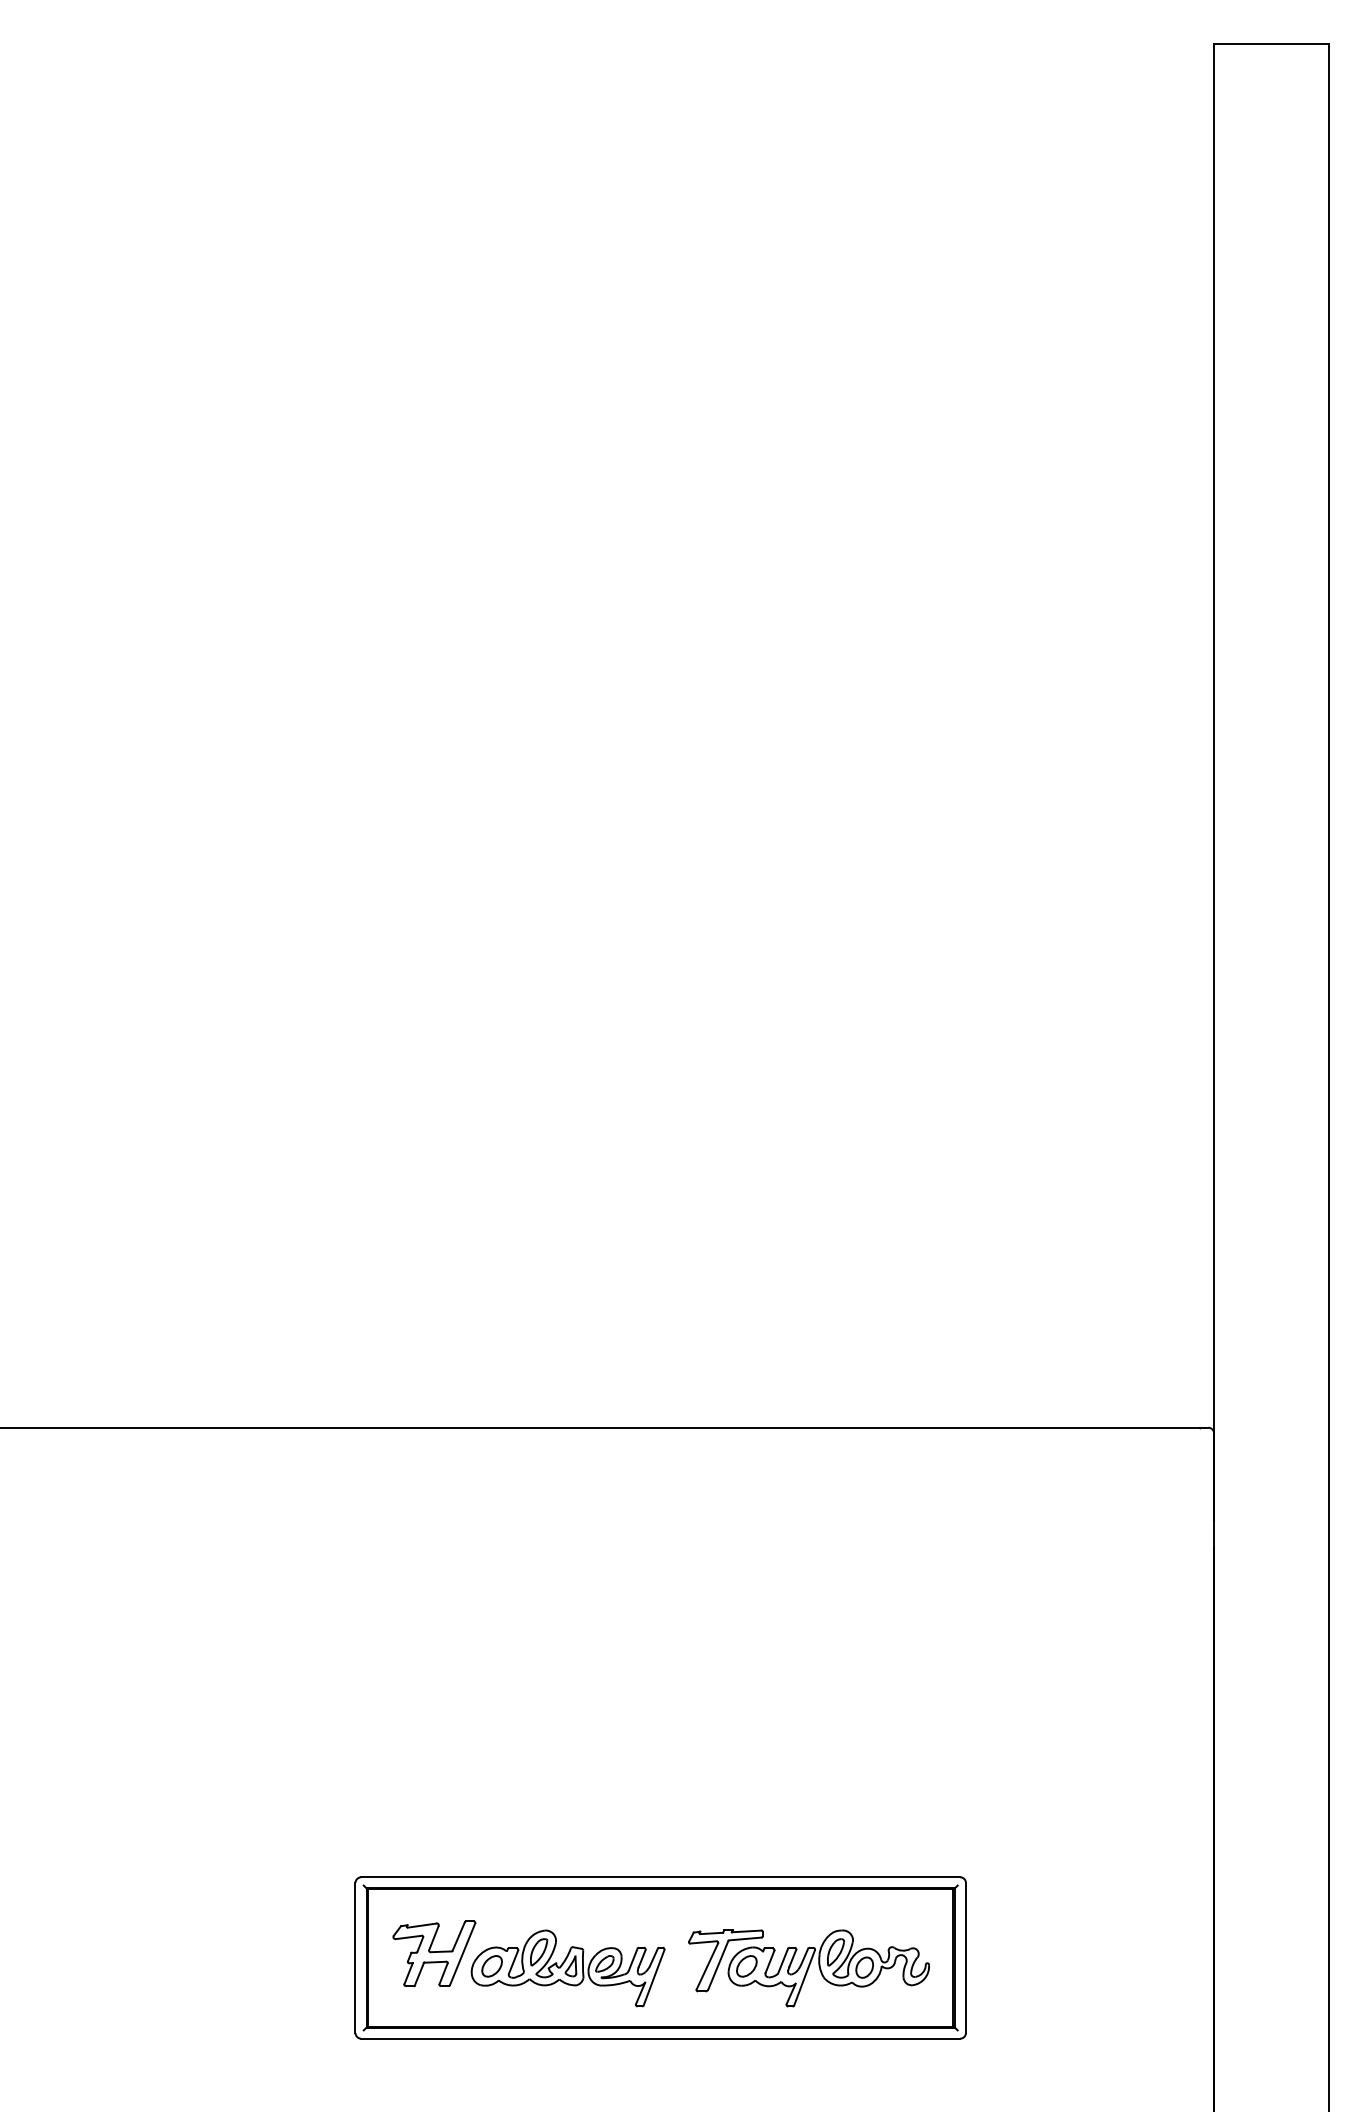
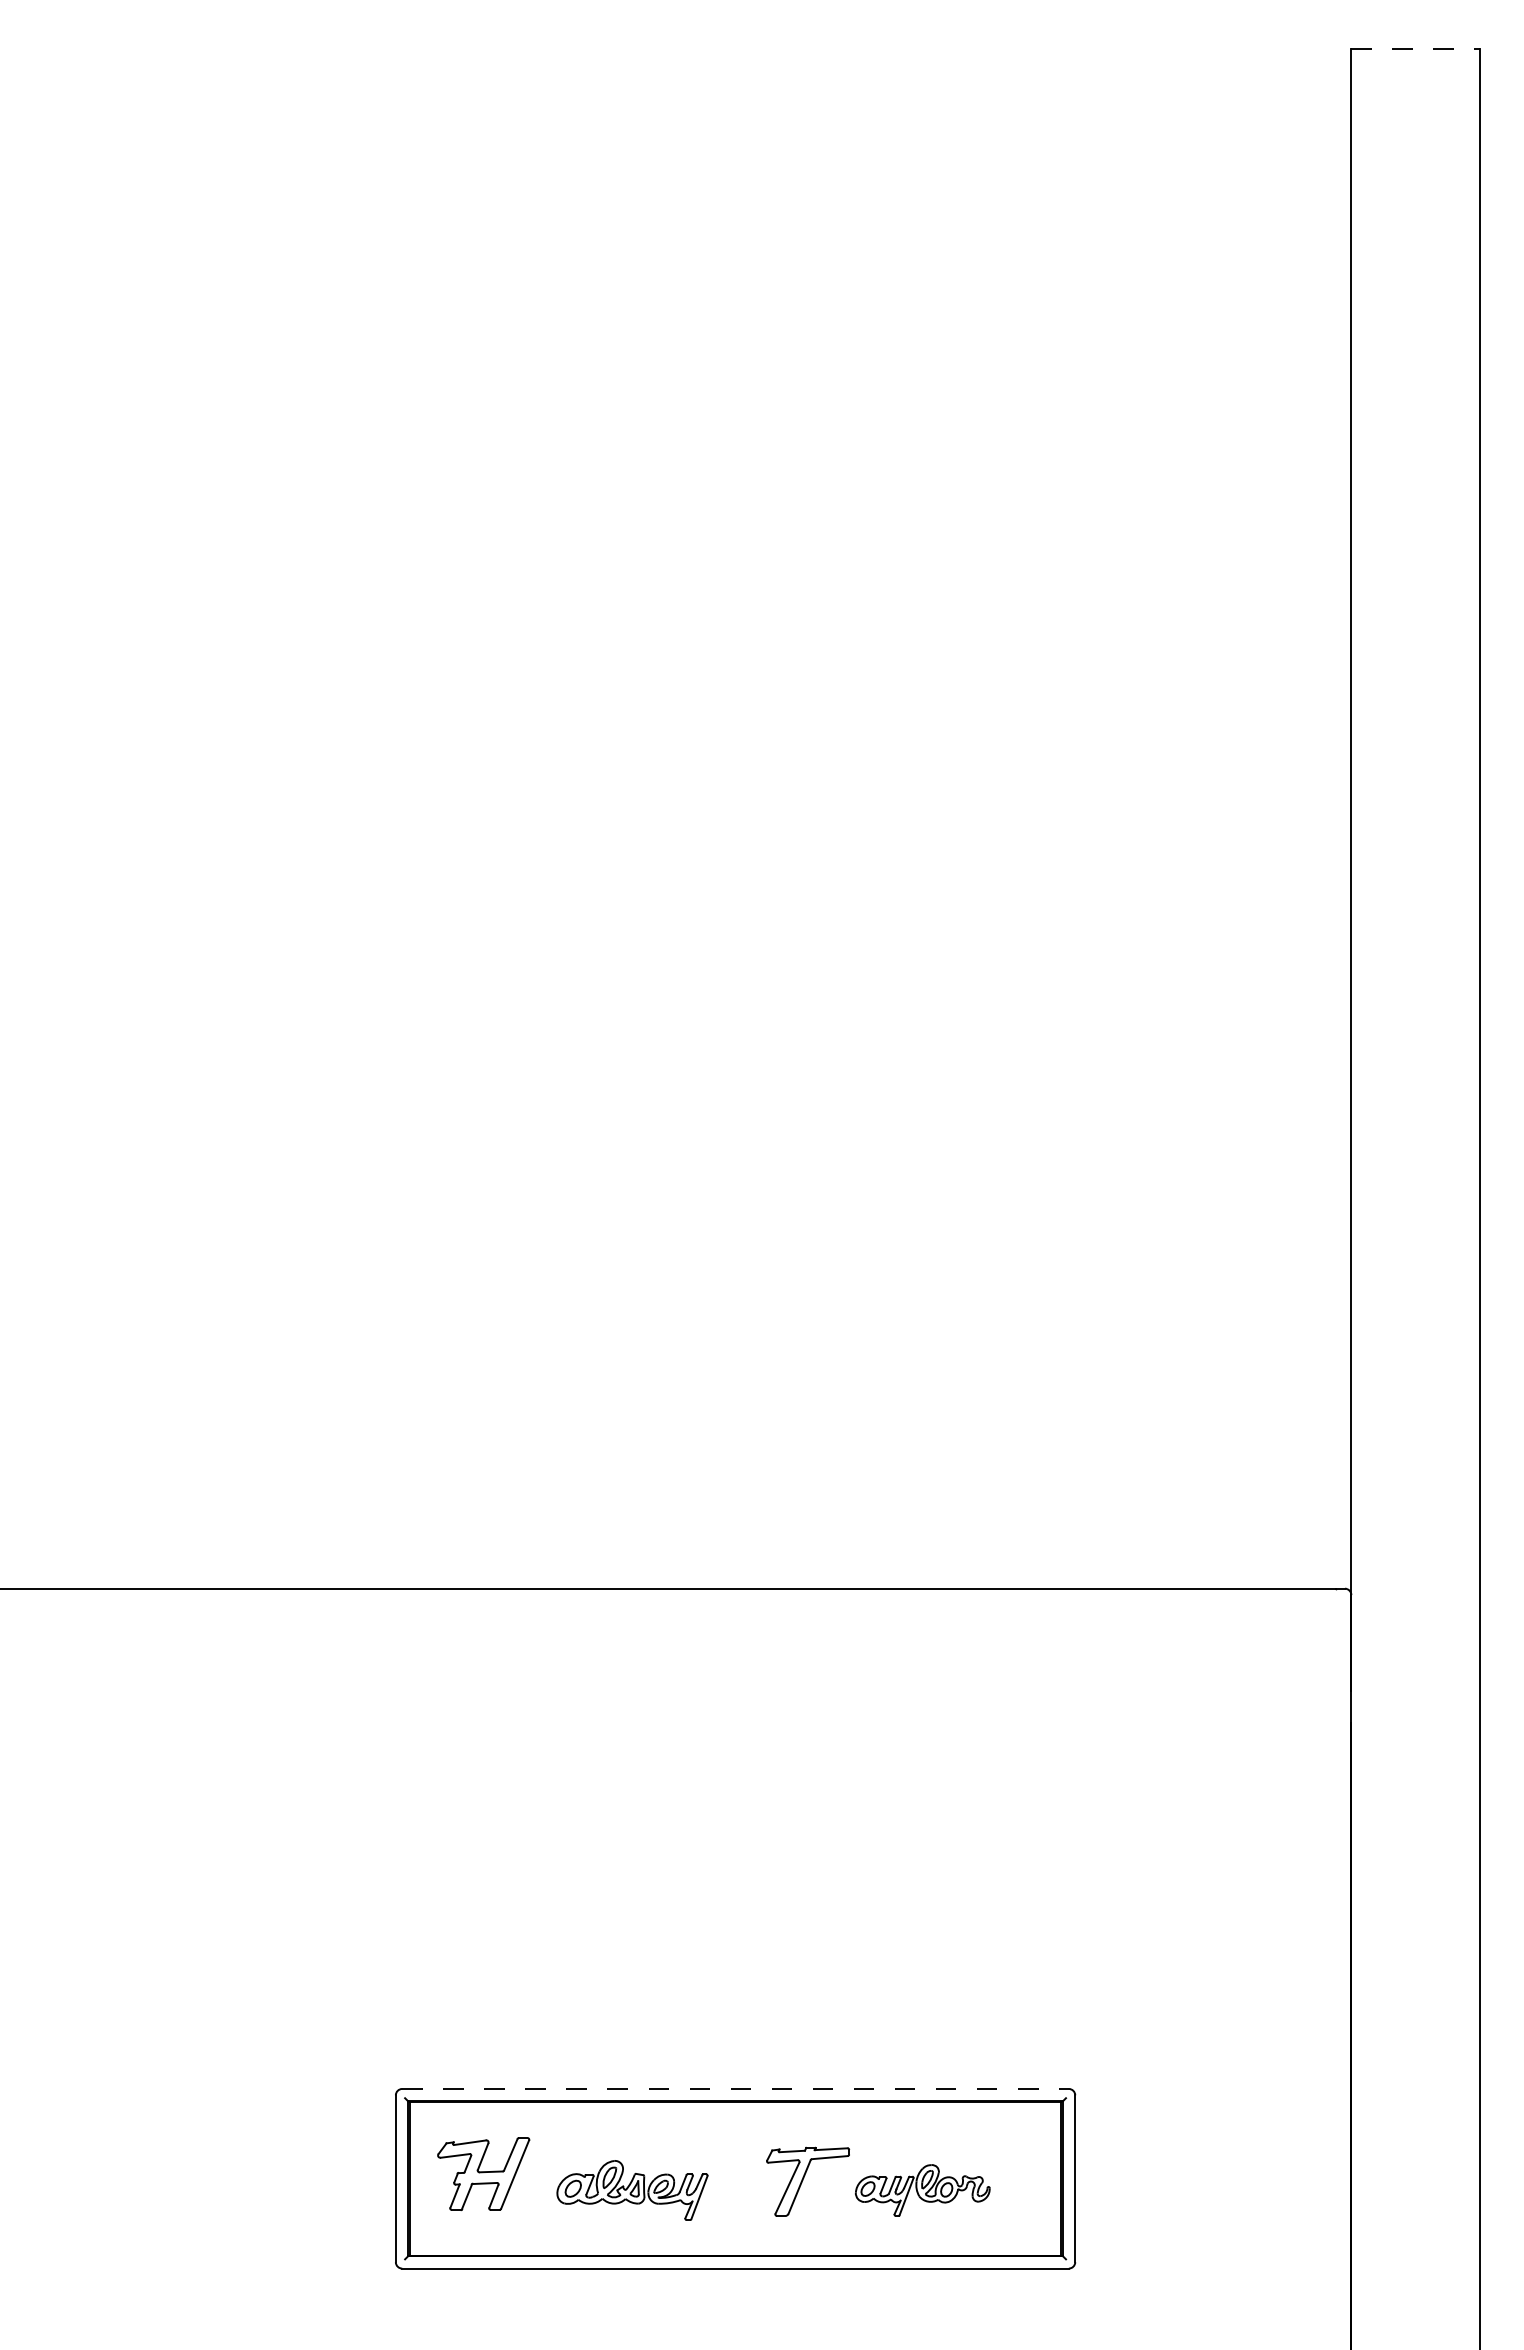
line: (1271, 44) -> (1415, 49), solid -> dashed
line: (661, 1876) -> (736, 2088), solid -> dashed
part: (568, 1968) -> (632, 2190), size x0.7
part: (828, 1968) -> (922, 2190), size x0.6

